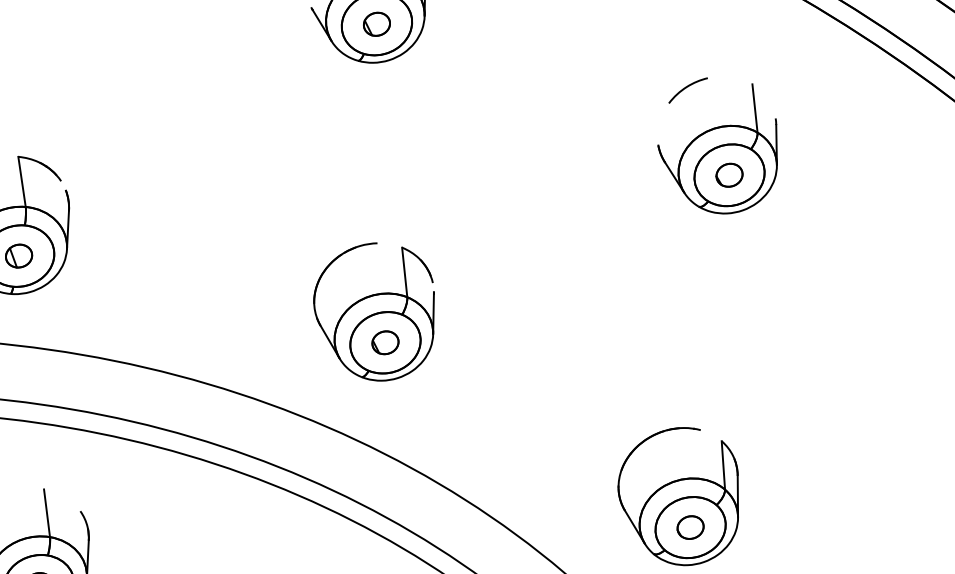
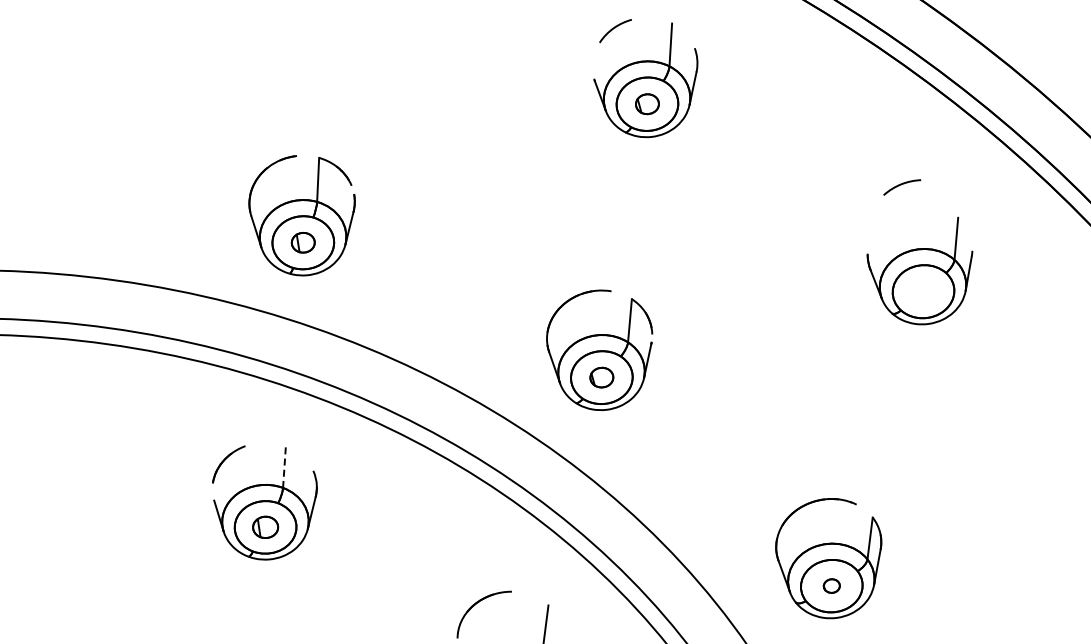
curve: (686, 88) -> (901, 185), moved
part: (729, 175) -> (923, 291), removed
line: (47, 513) -> (284, 467), solid -> dashed
part: (690, 526) -> (831, 585), size x0.7

